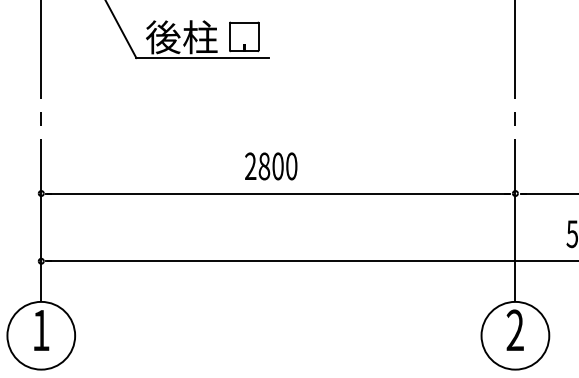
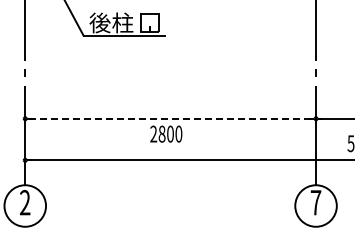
text: (271, 165) -> (166, 133), moved
line: (279, 193) -> (171, 118), solid -> dashed
text: (41, 330) -> (25, 202), 1 -> 2
text: (514, 330) -> (315, 202), 2 -> 7

